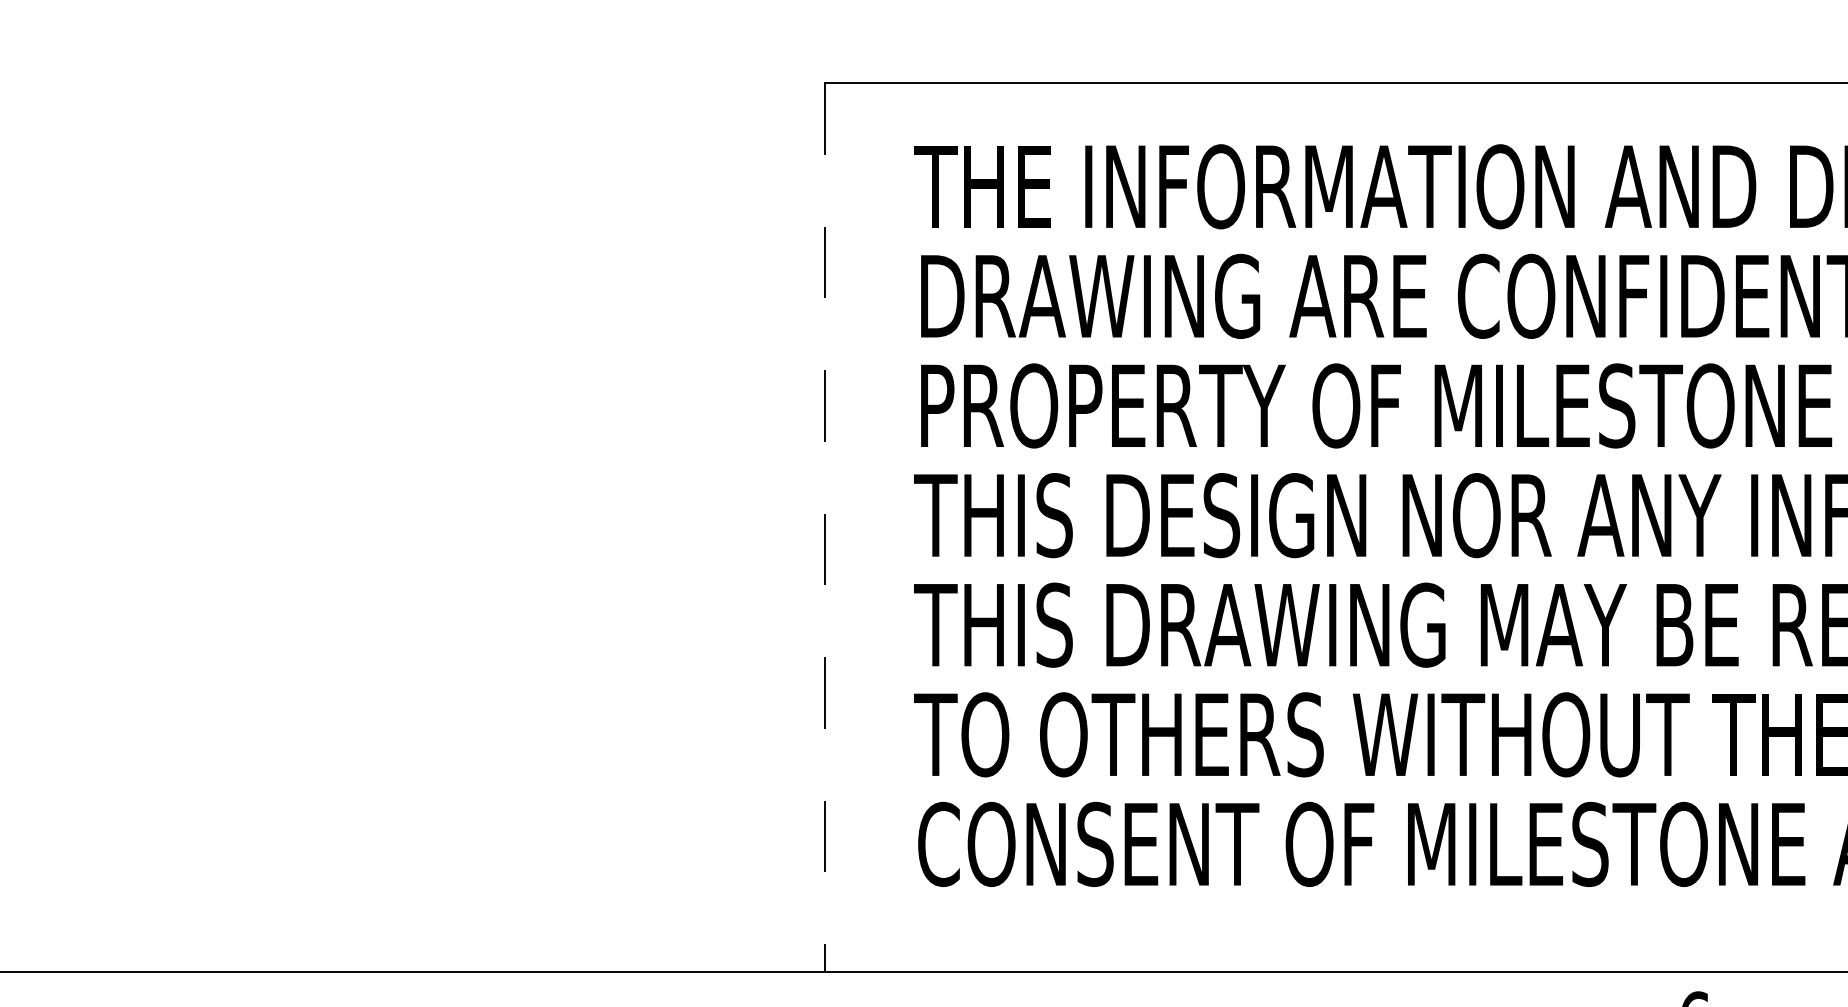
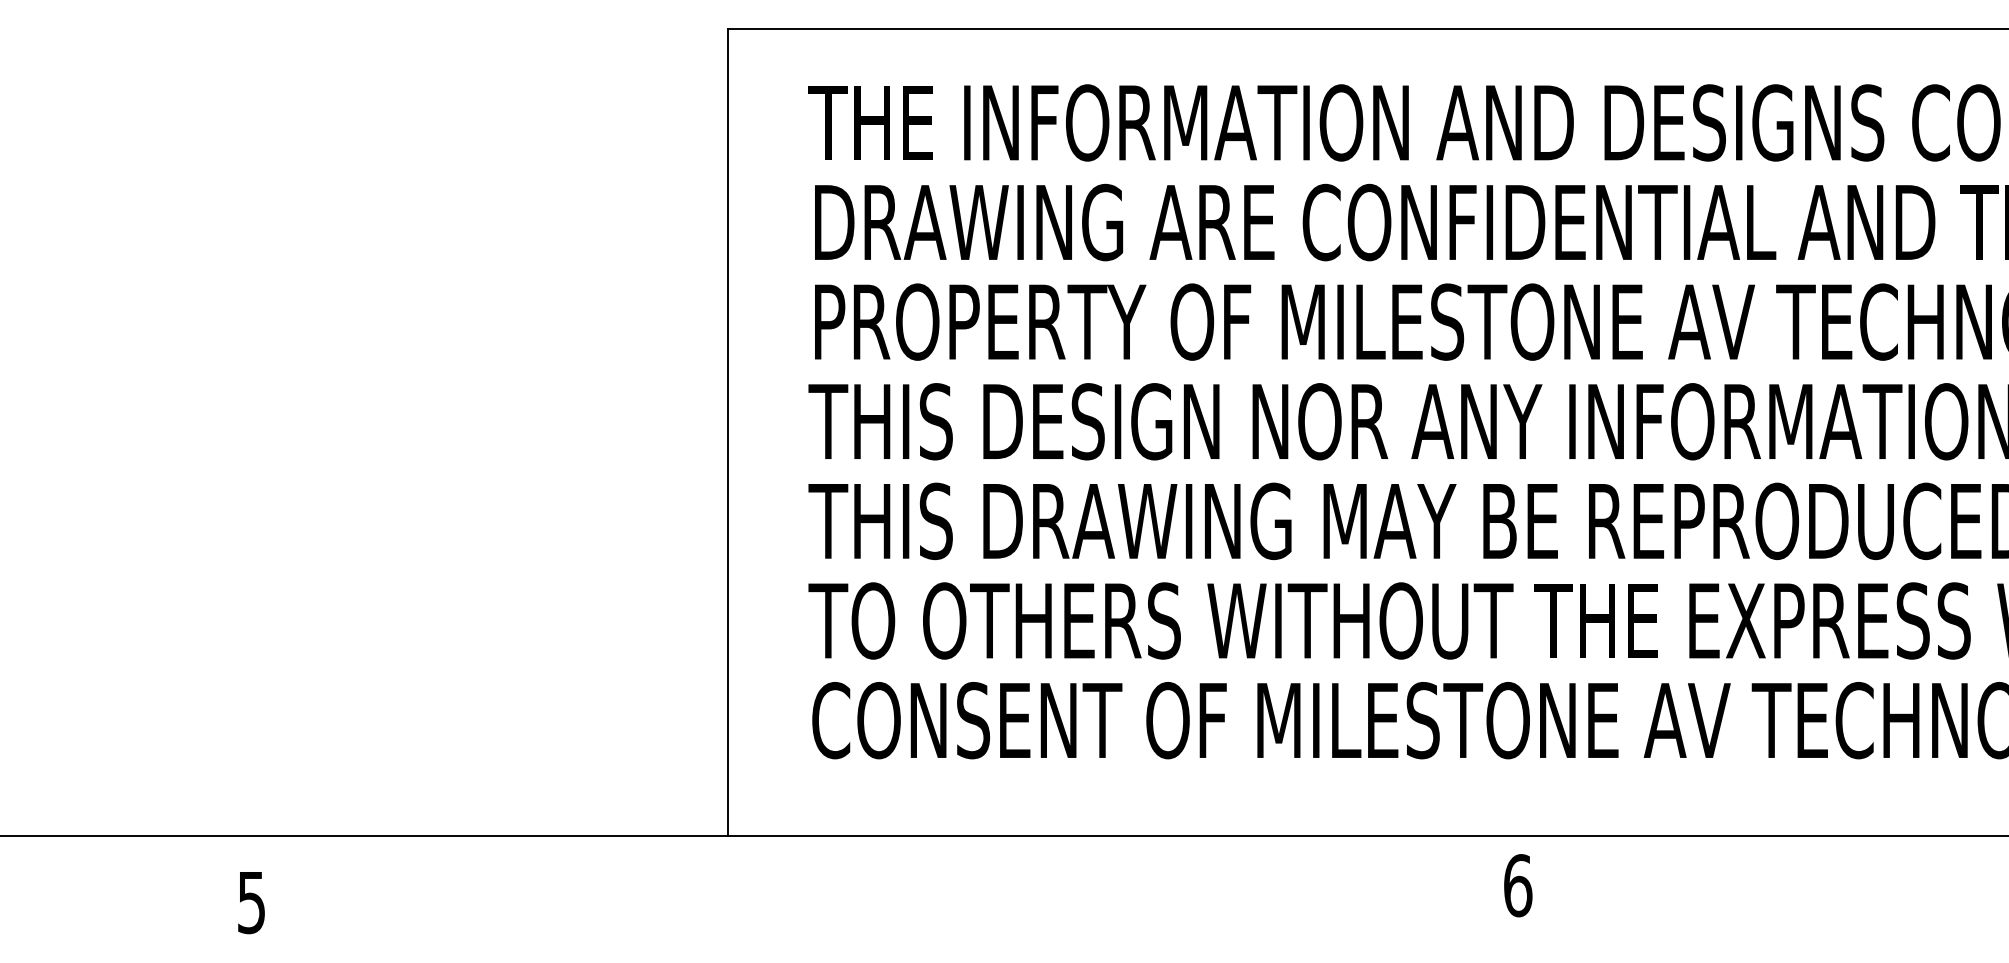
line: (824, 527) -> (727, 432), dashed -> solid

